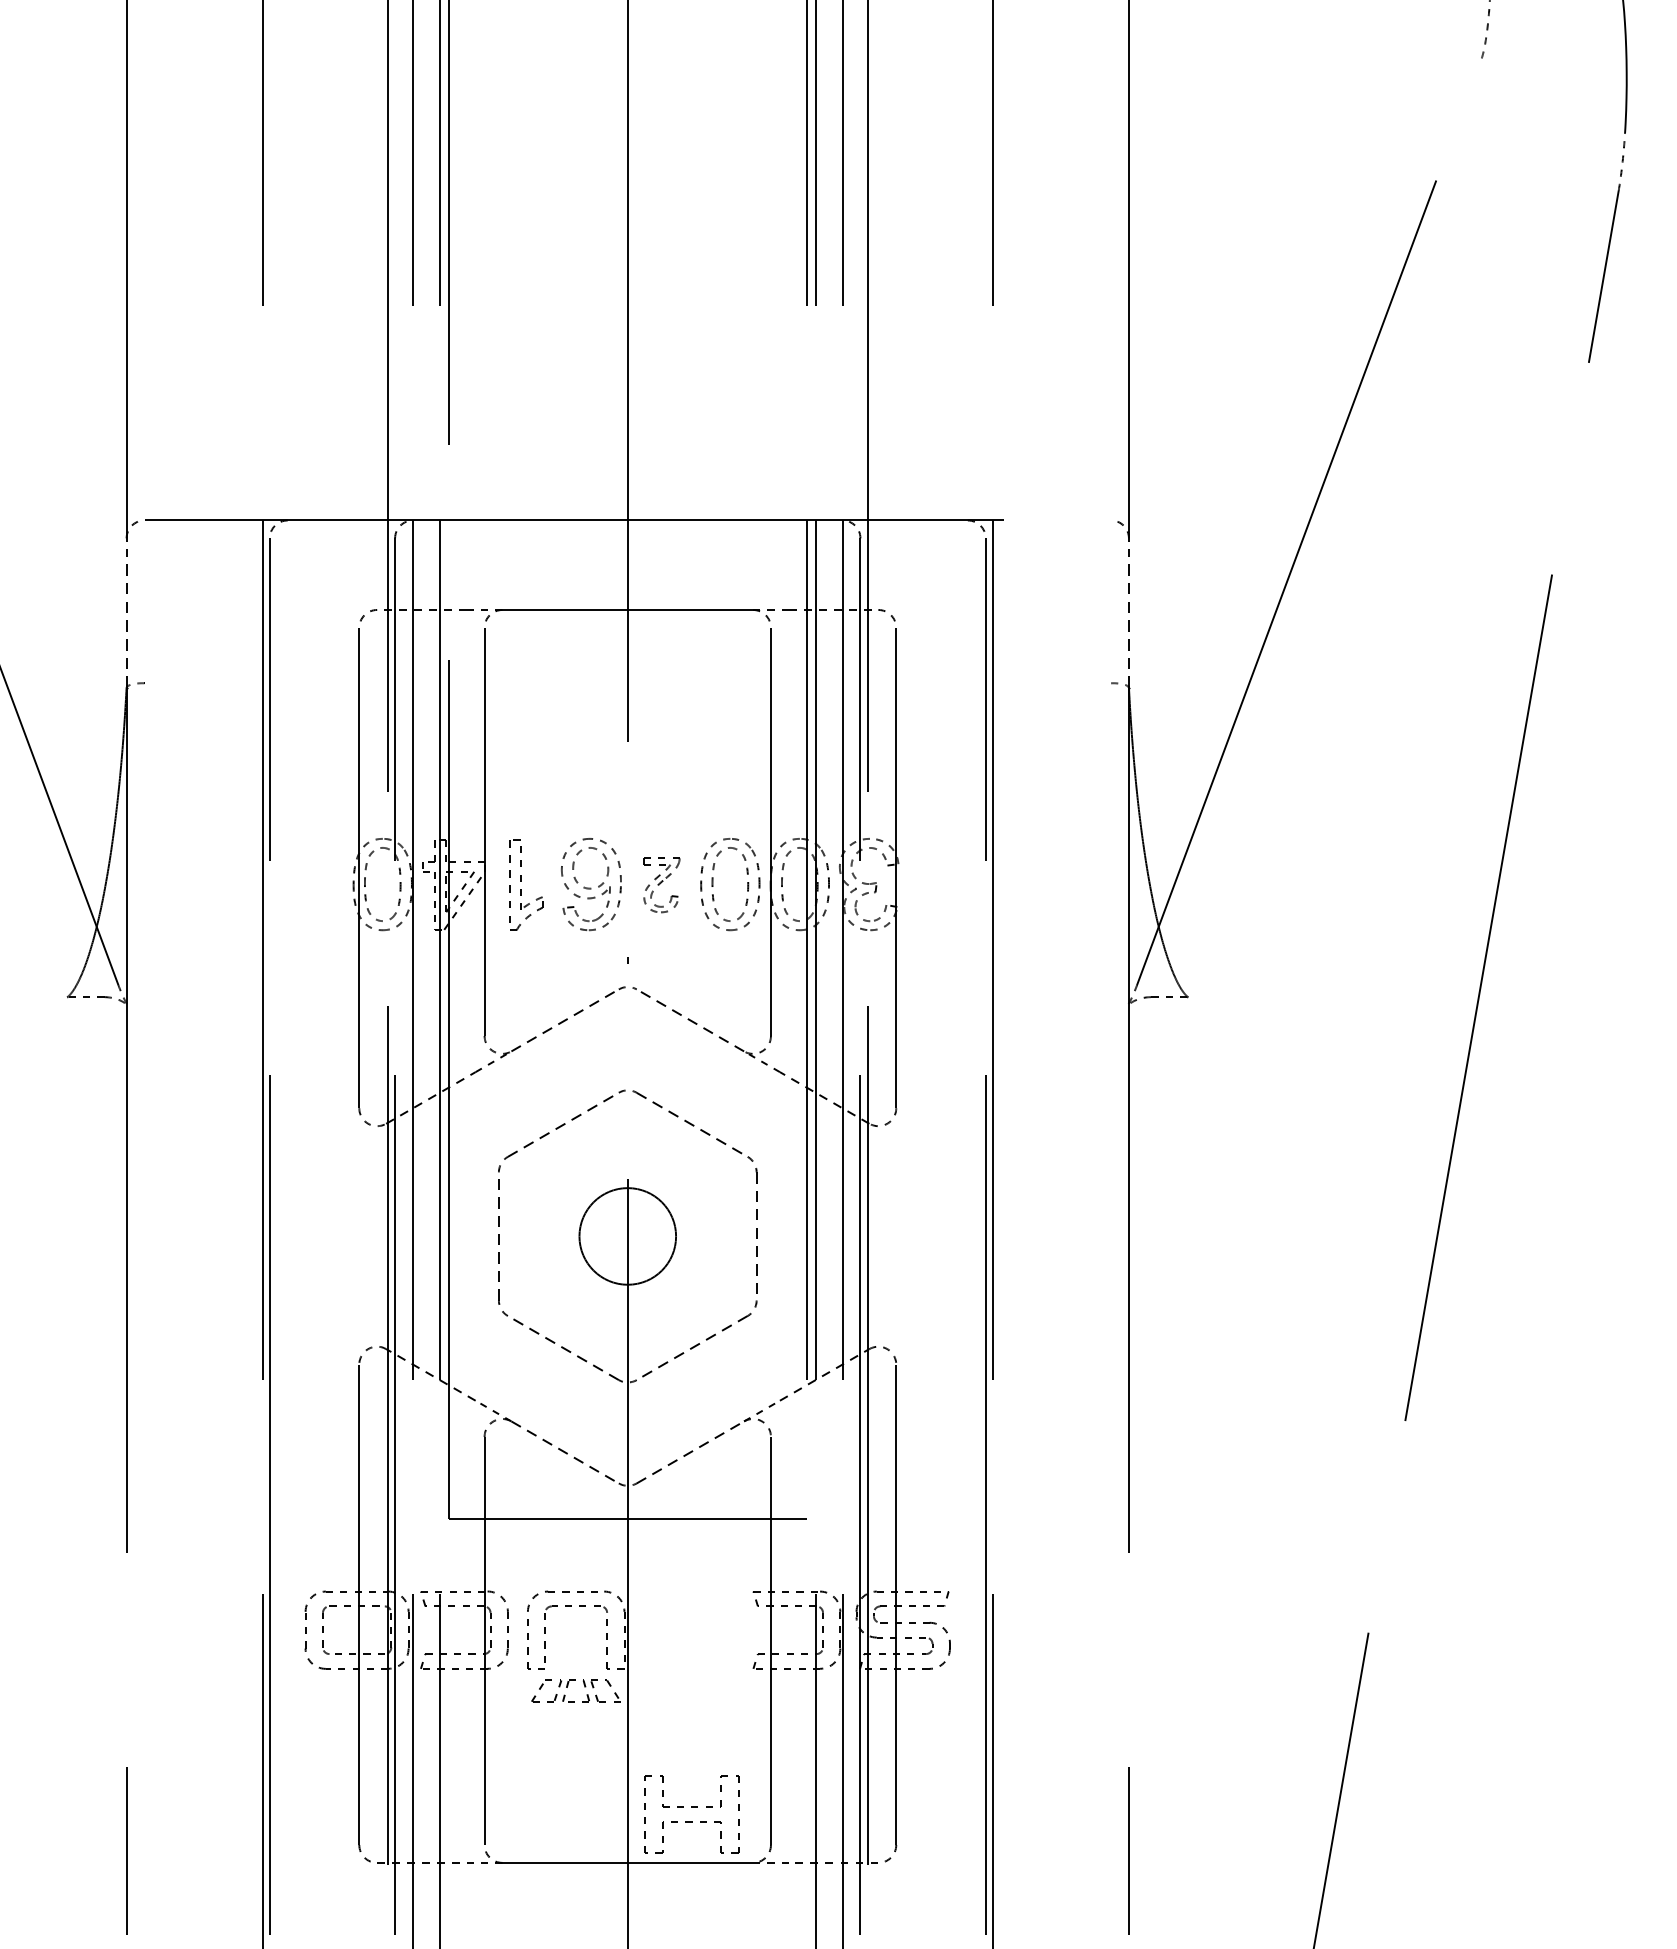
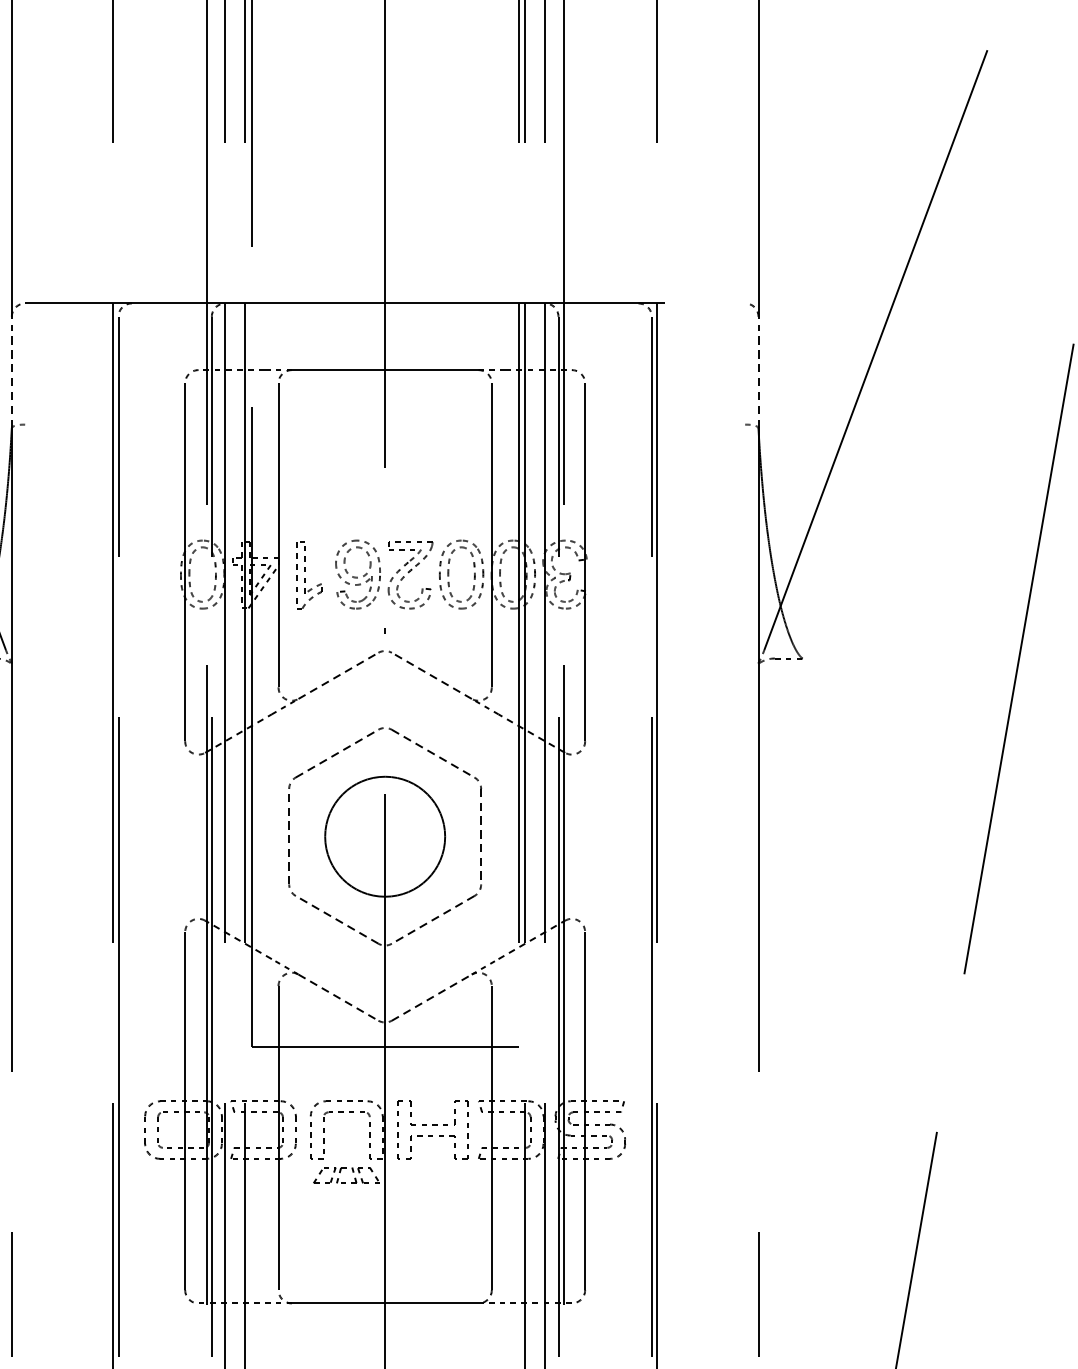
part: (661, 885) -> (410, 575), size x1.67
circle: (627, 1235) -> (384, 836), size x1.67
part: (691, 1807) -> (432, 1125), moved

